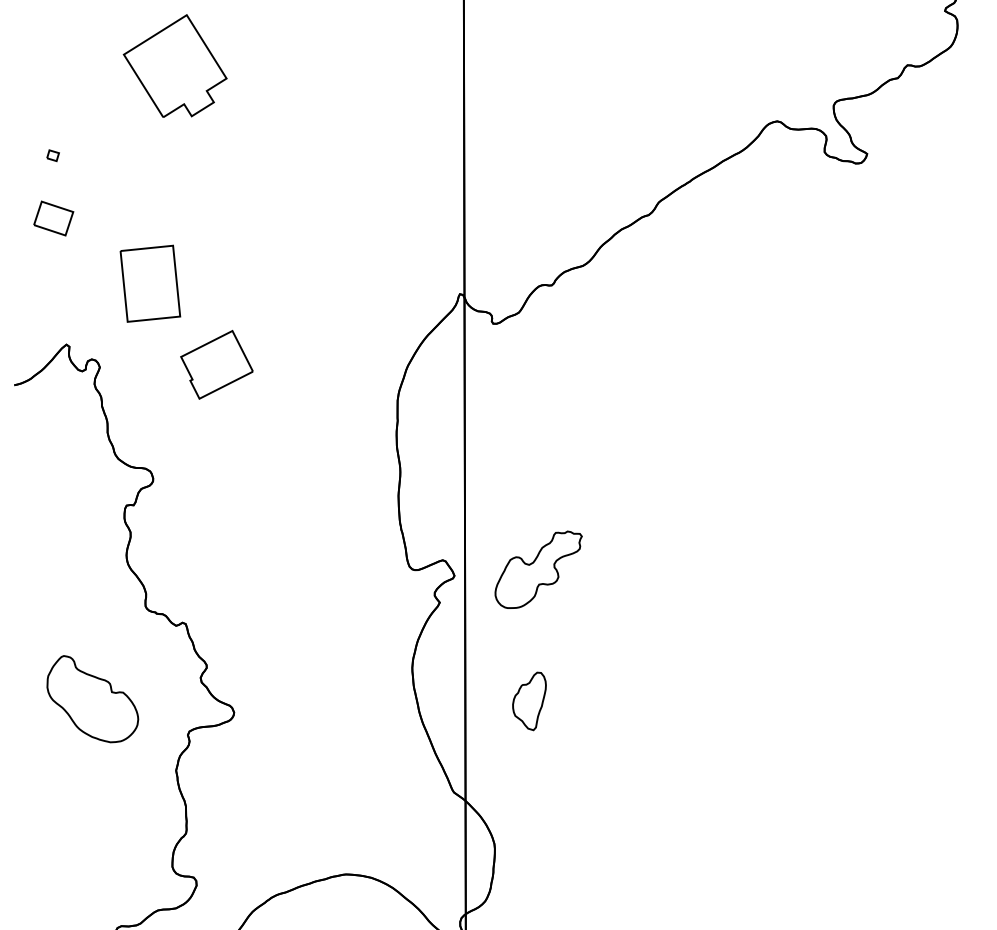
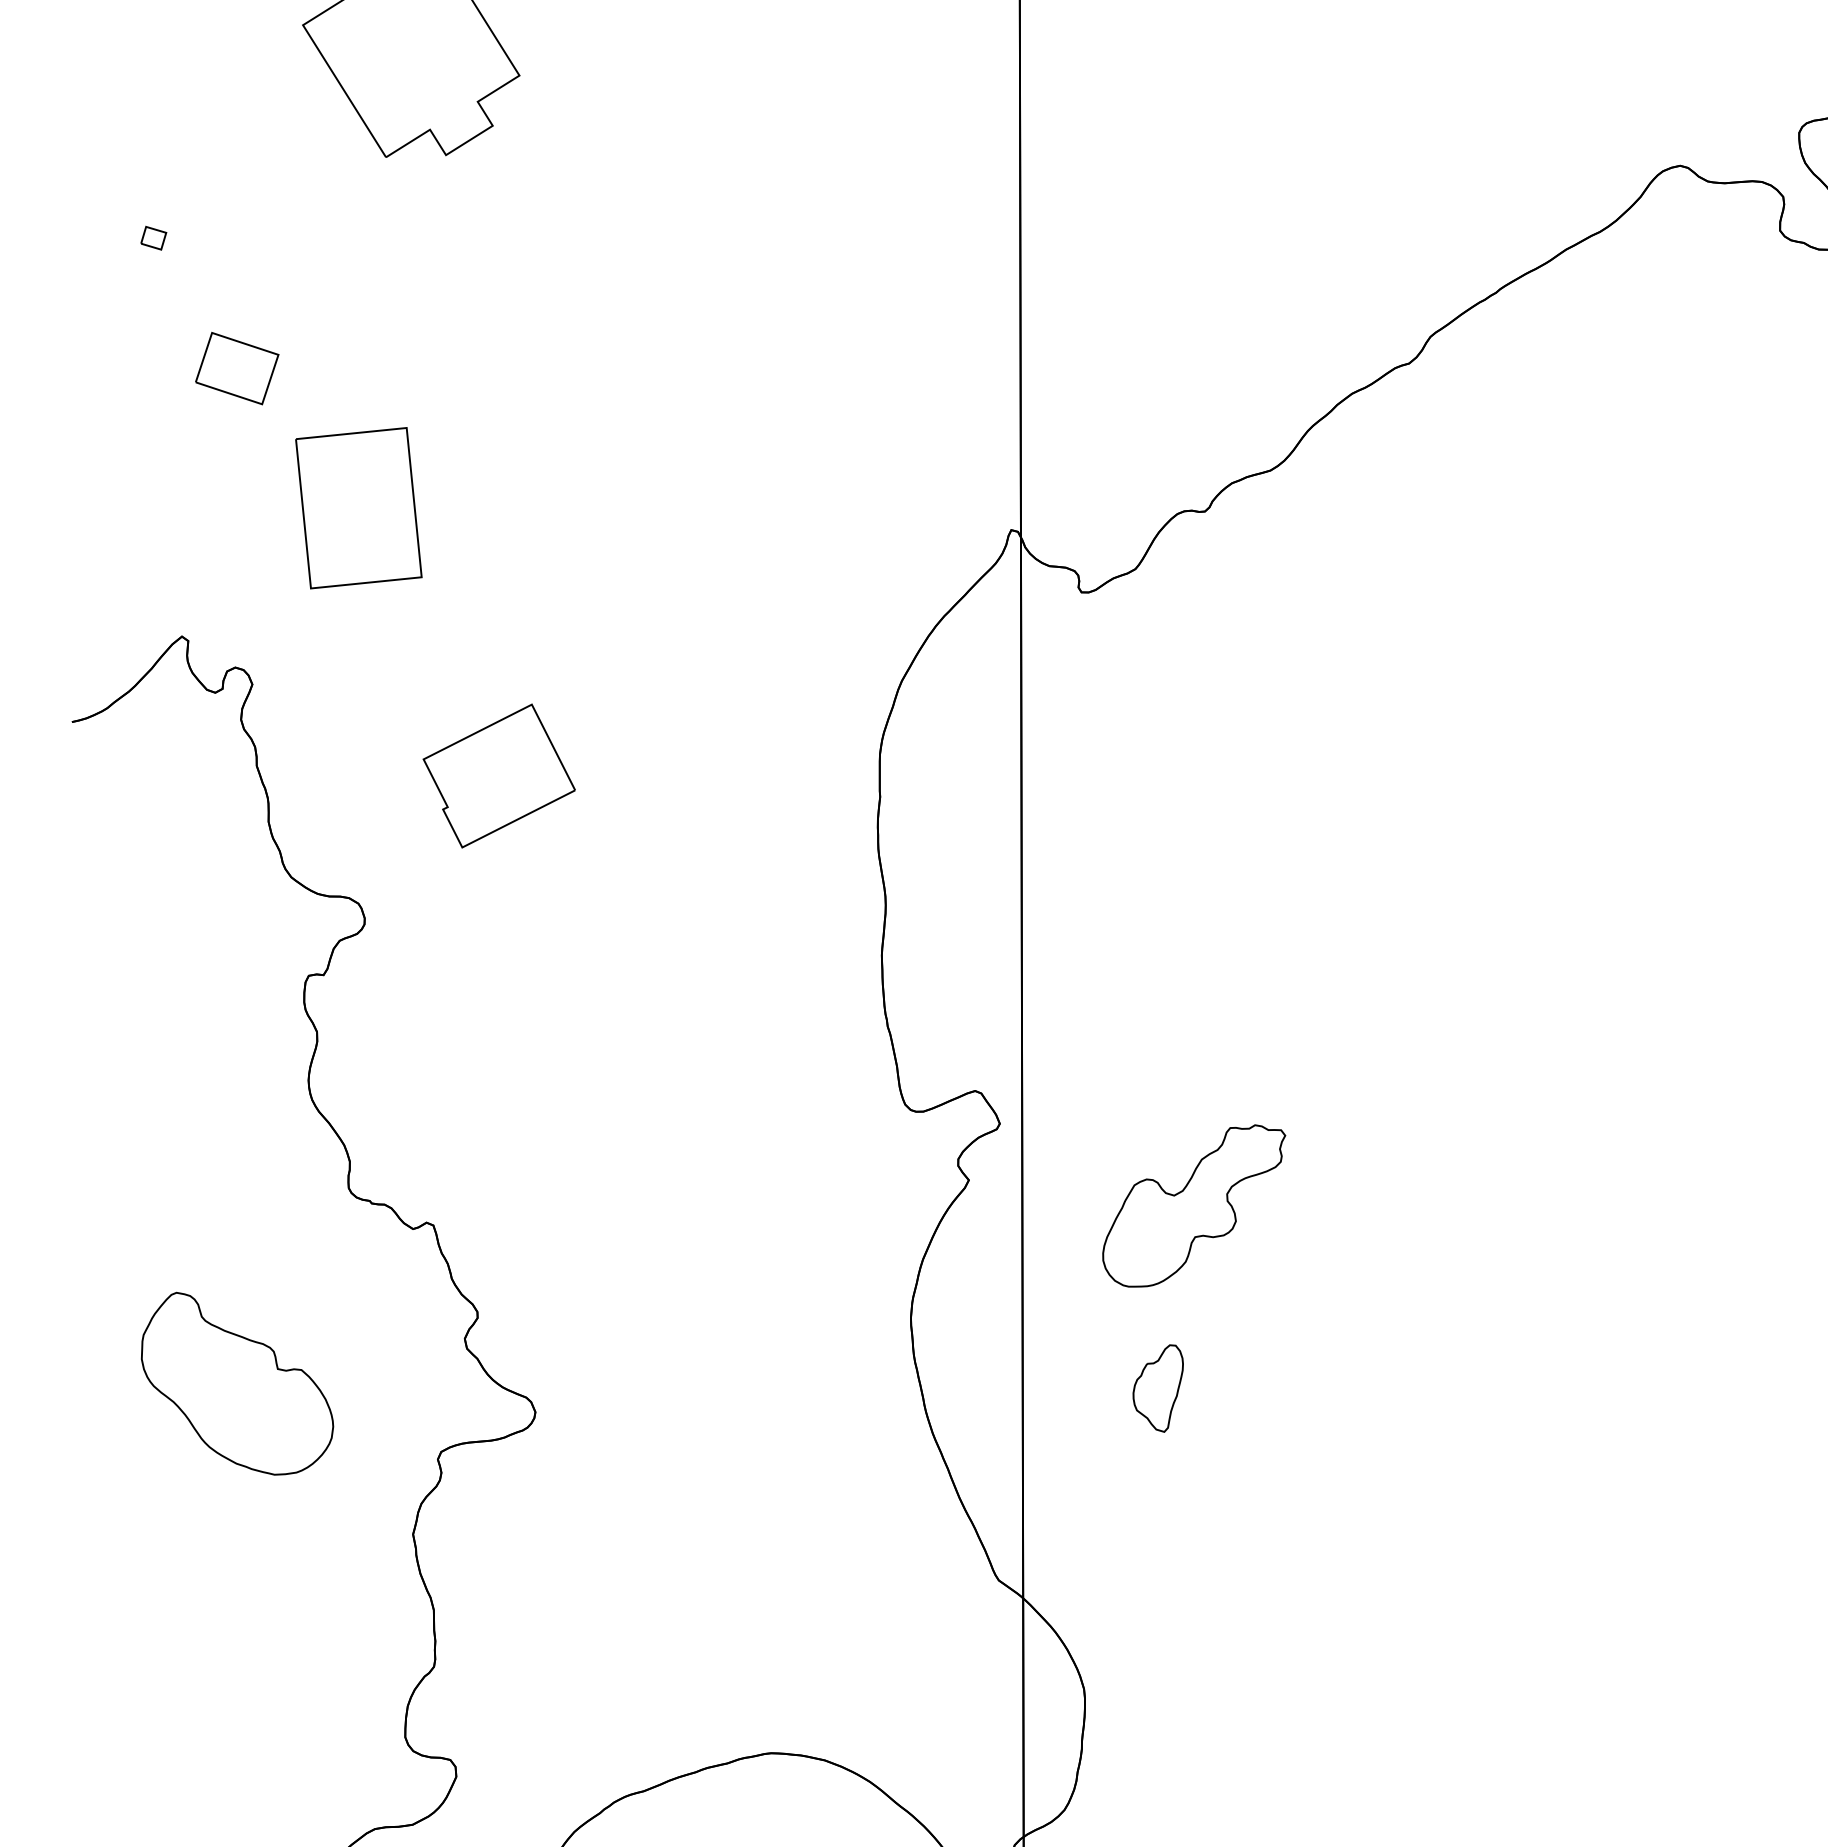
part: (53, 218) -> (236, 368), moved
part: (216, 364) -> (498, 775), moved
part: (538, 569) -> (1193, 1205), moved
part: (529, 701) -> (1157, 1388), size x0.71

